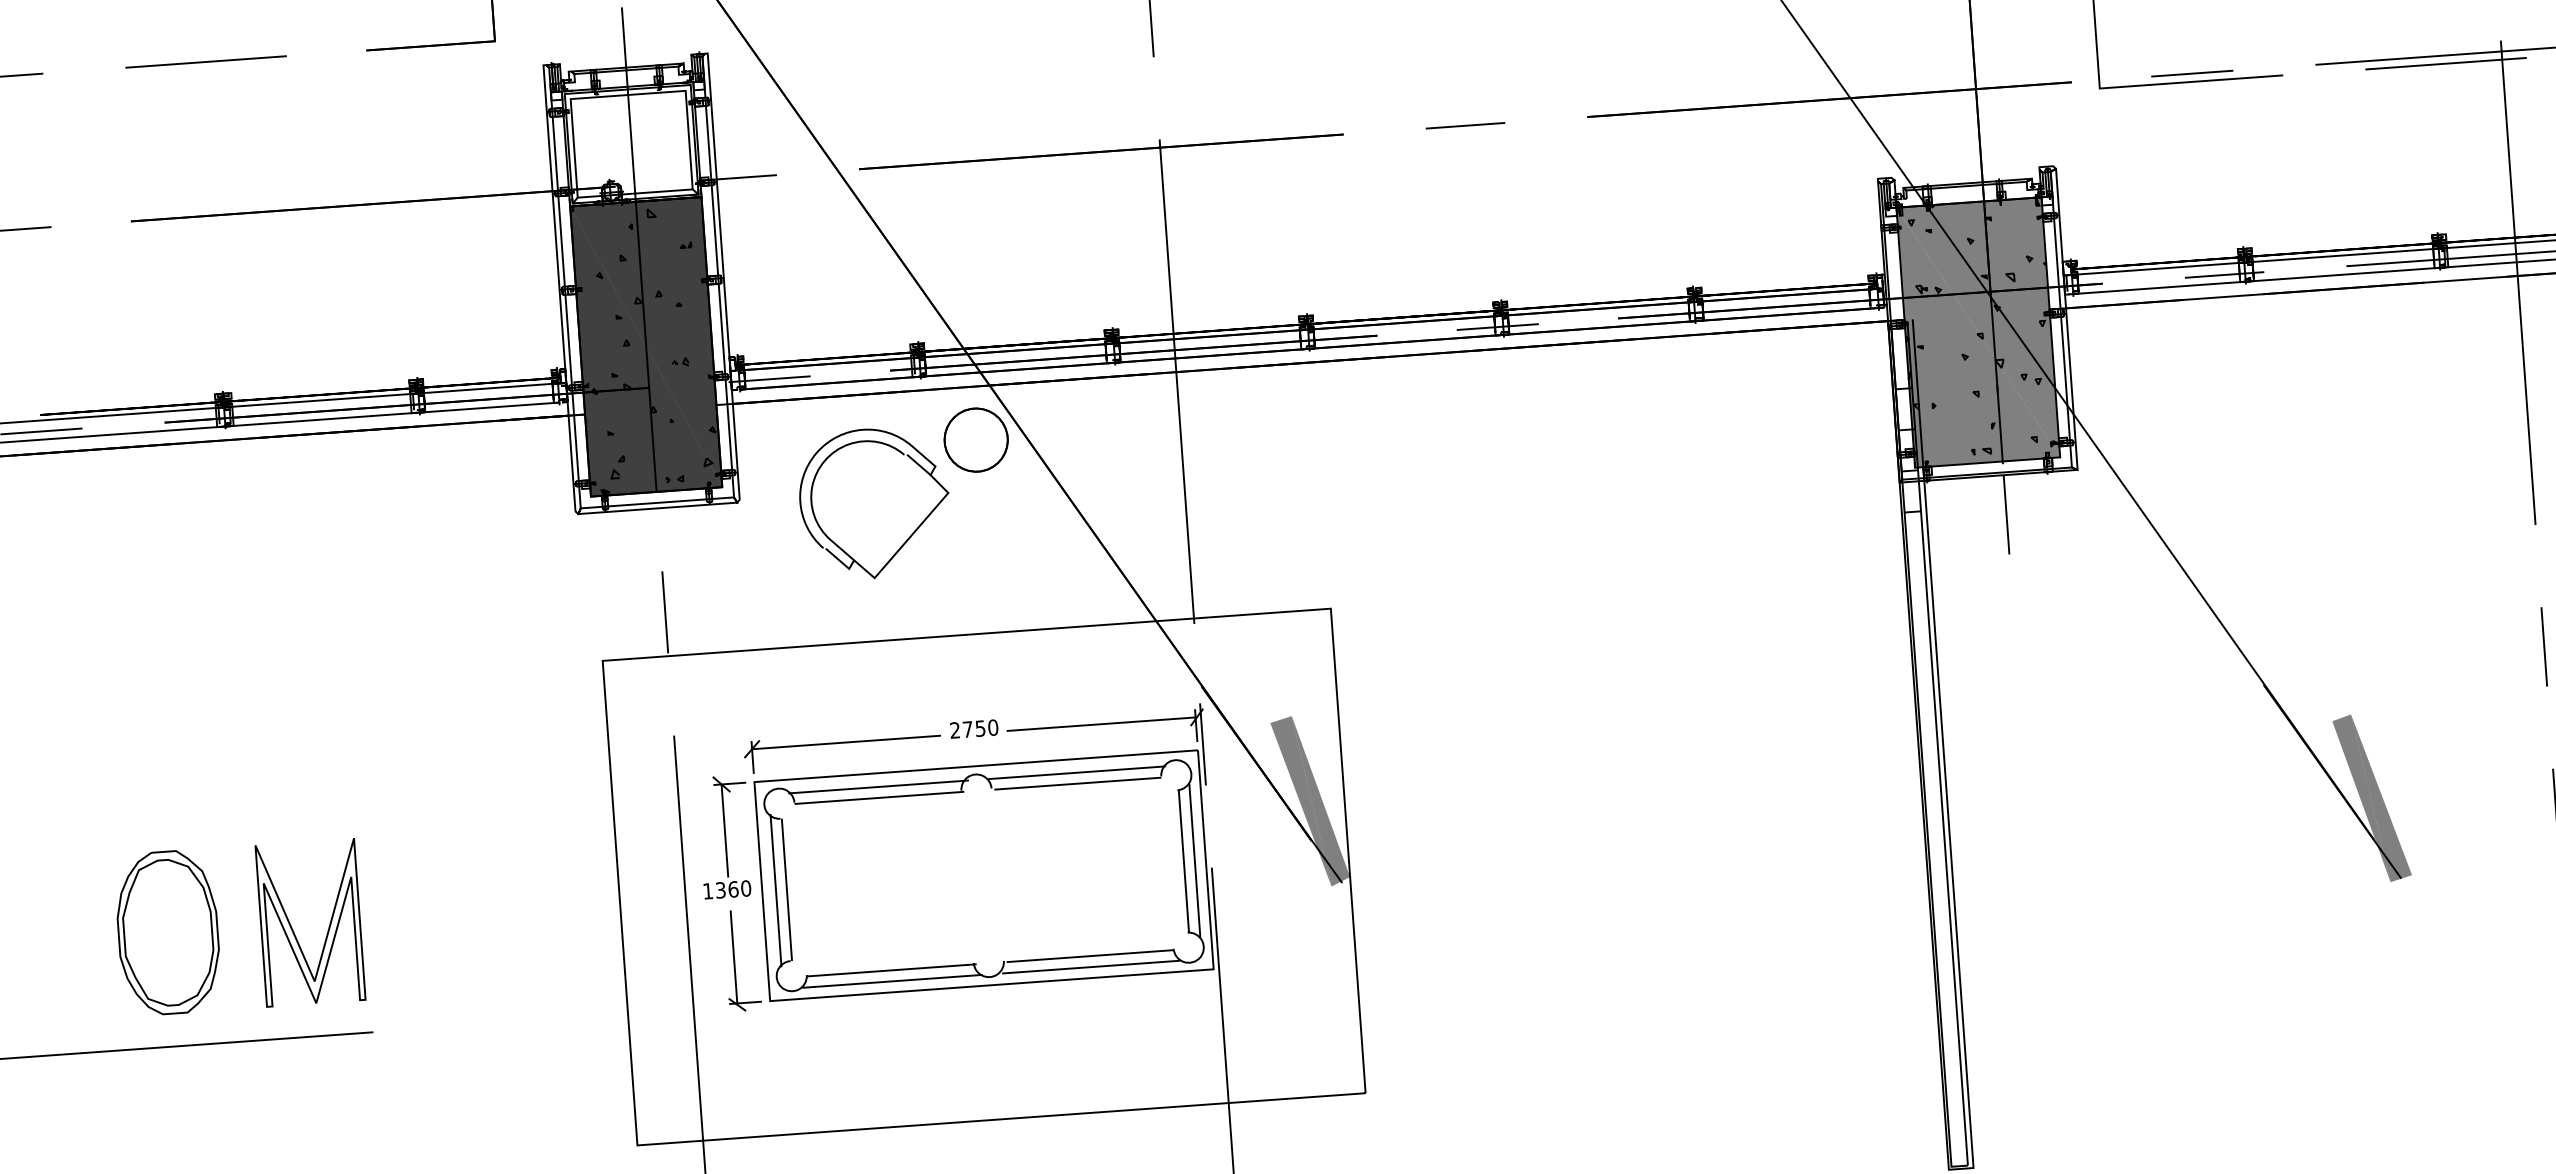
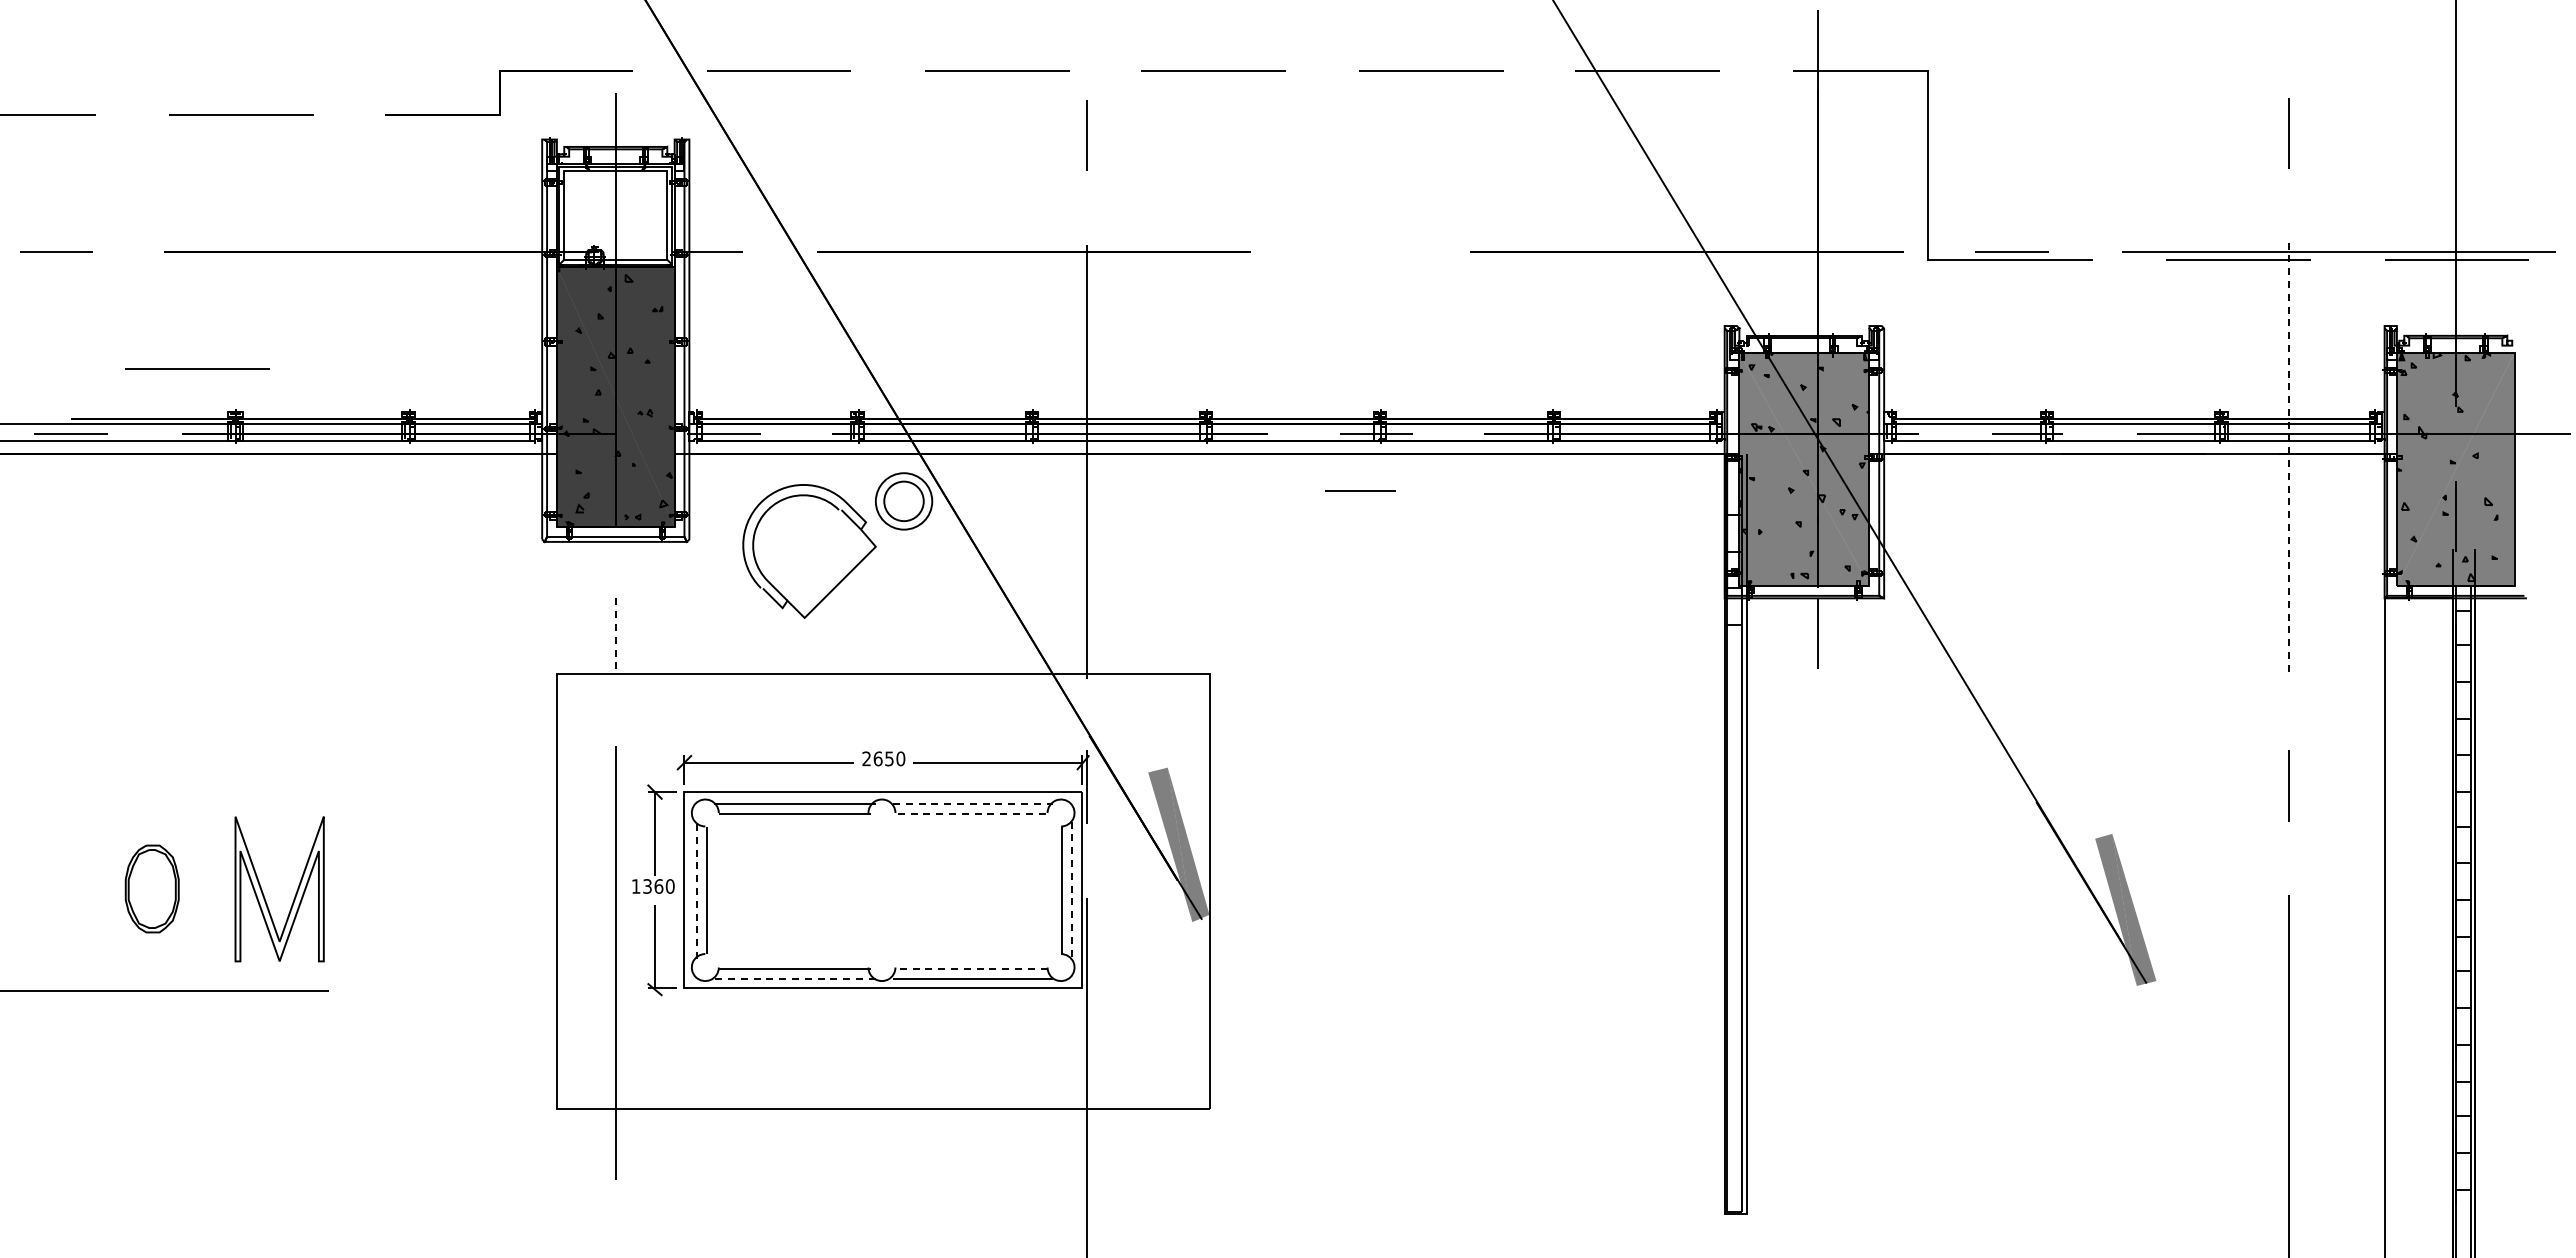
line: (1465, 124) -> (1360, 490), moved
line: (2517, 283) -> (2288, 460), solid -> dashed
line: (177, 348) -> (197, 368), added
circle: (975, 440) -> (903, 501), size x0.7
line: (664, 612) -> (615, 635), solid -> dashed
text: (967, 729) -> (877, 758), 2750 -> 2650
line: (1076, 772) -> (972, 804), solid -> dashed
line: (1077, 784) -> (972, 814), solid -> dashed
line: (1195, 860) -> (1072, 890), solid -> dashed
line: (775, 890) -> (696, 890), solid -> dashed
part: (168, 932) -> (152, 888), size x0.6
line: (1089, 955) -> (972, 968), solid -> dashed
line: (892, 981) -> (794, 978), solid -> dashed

